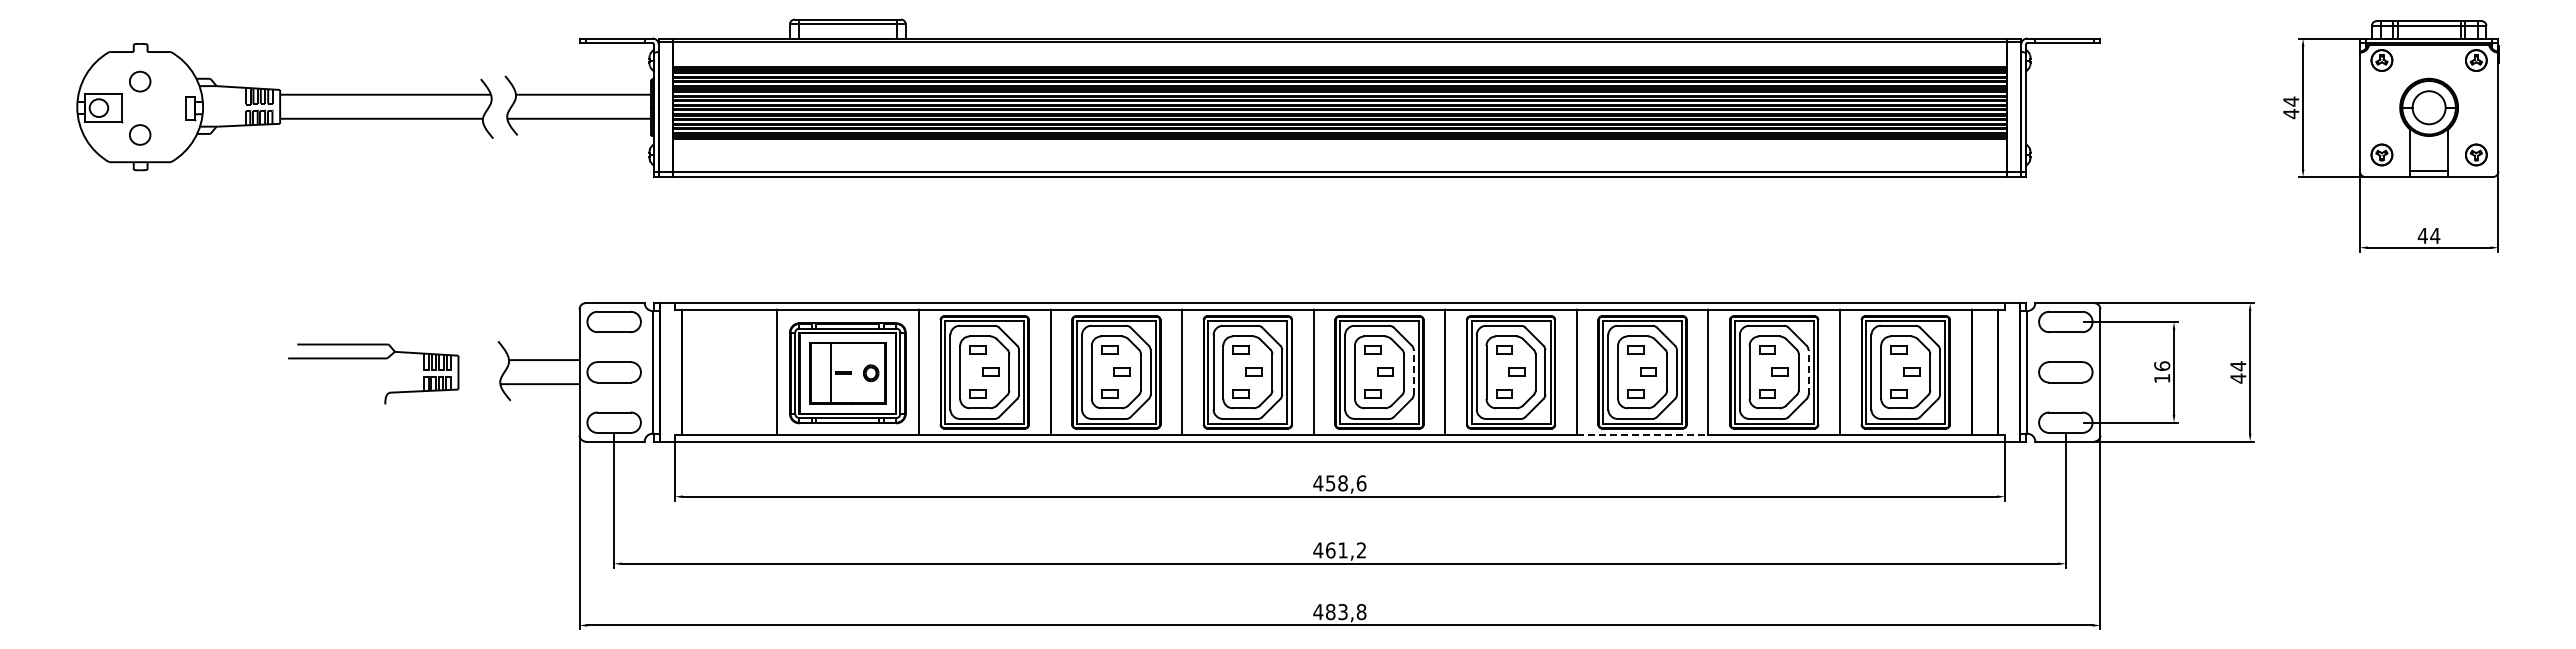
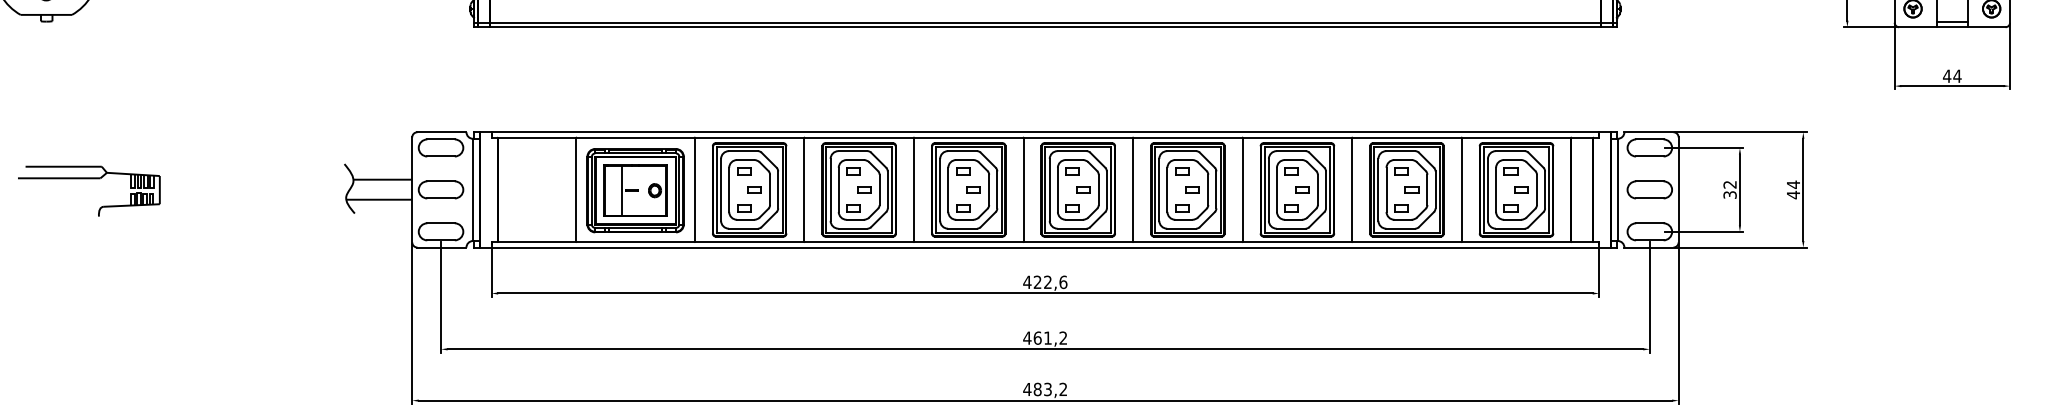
part: (373, 359) -> (89, 179), moved
line: (1413, 371) -> (1106, 189), dashed -> solid
line: (1808, 371) -> (1435, 189), dashed -> solid
text: (2162, 372) -> (1730, 190), 16 -> 32
line: (1643, 435) -> (1298, 242), dashed -> solid
text: (1336, 483) -> (1042, 282), 458,6 -> 422,6
text: (1361, 612) -> (1063, 389), 483,8 -> 483,2

